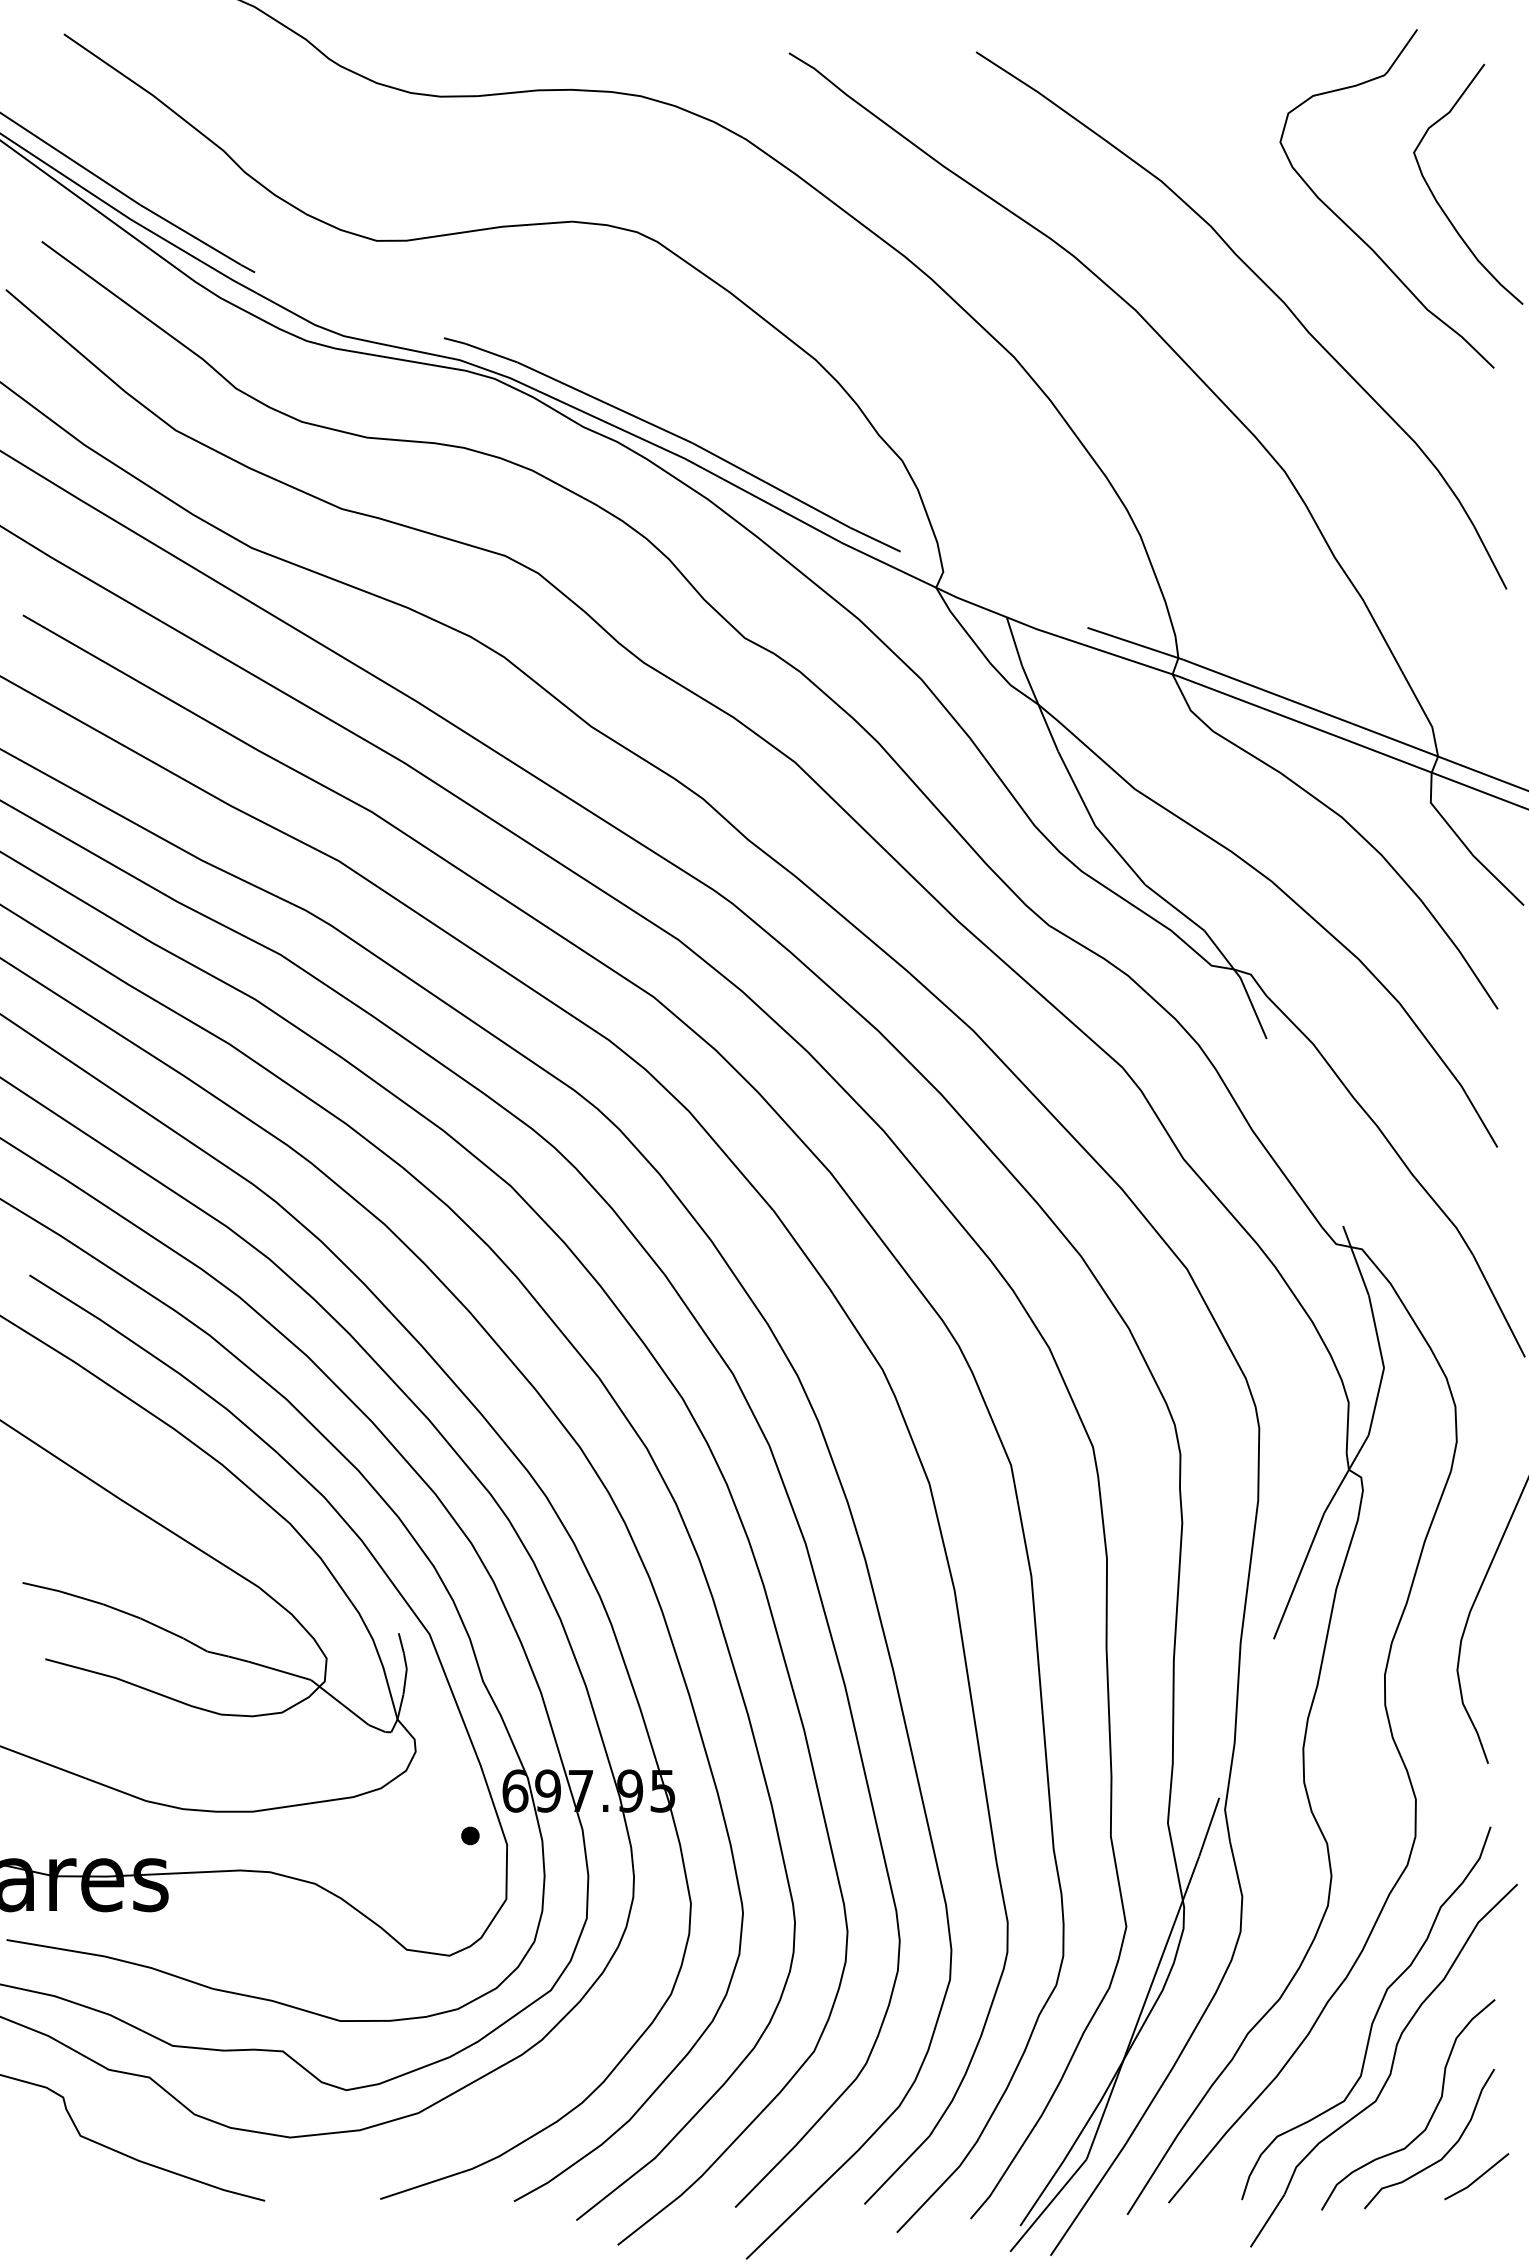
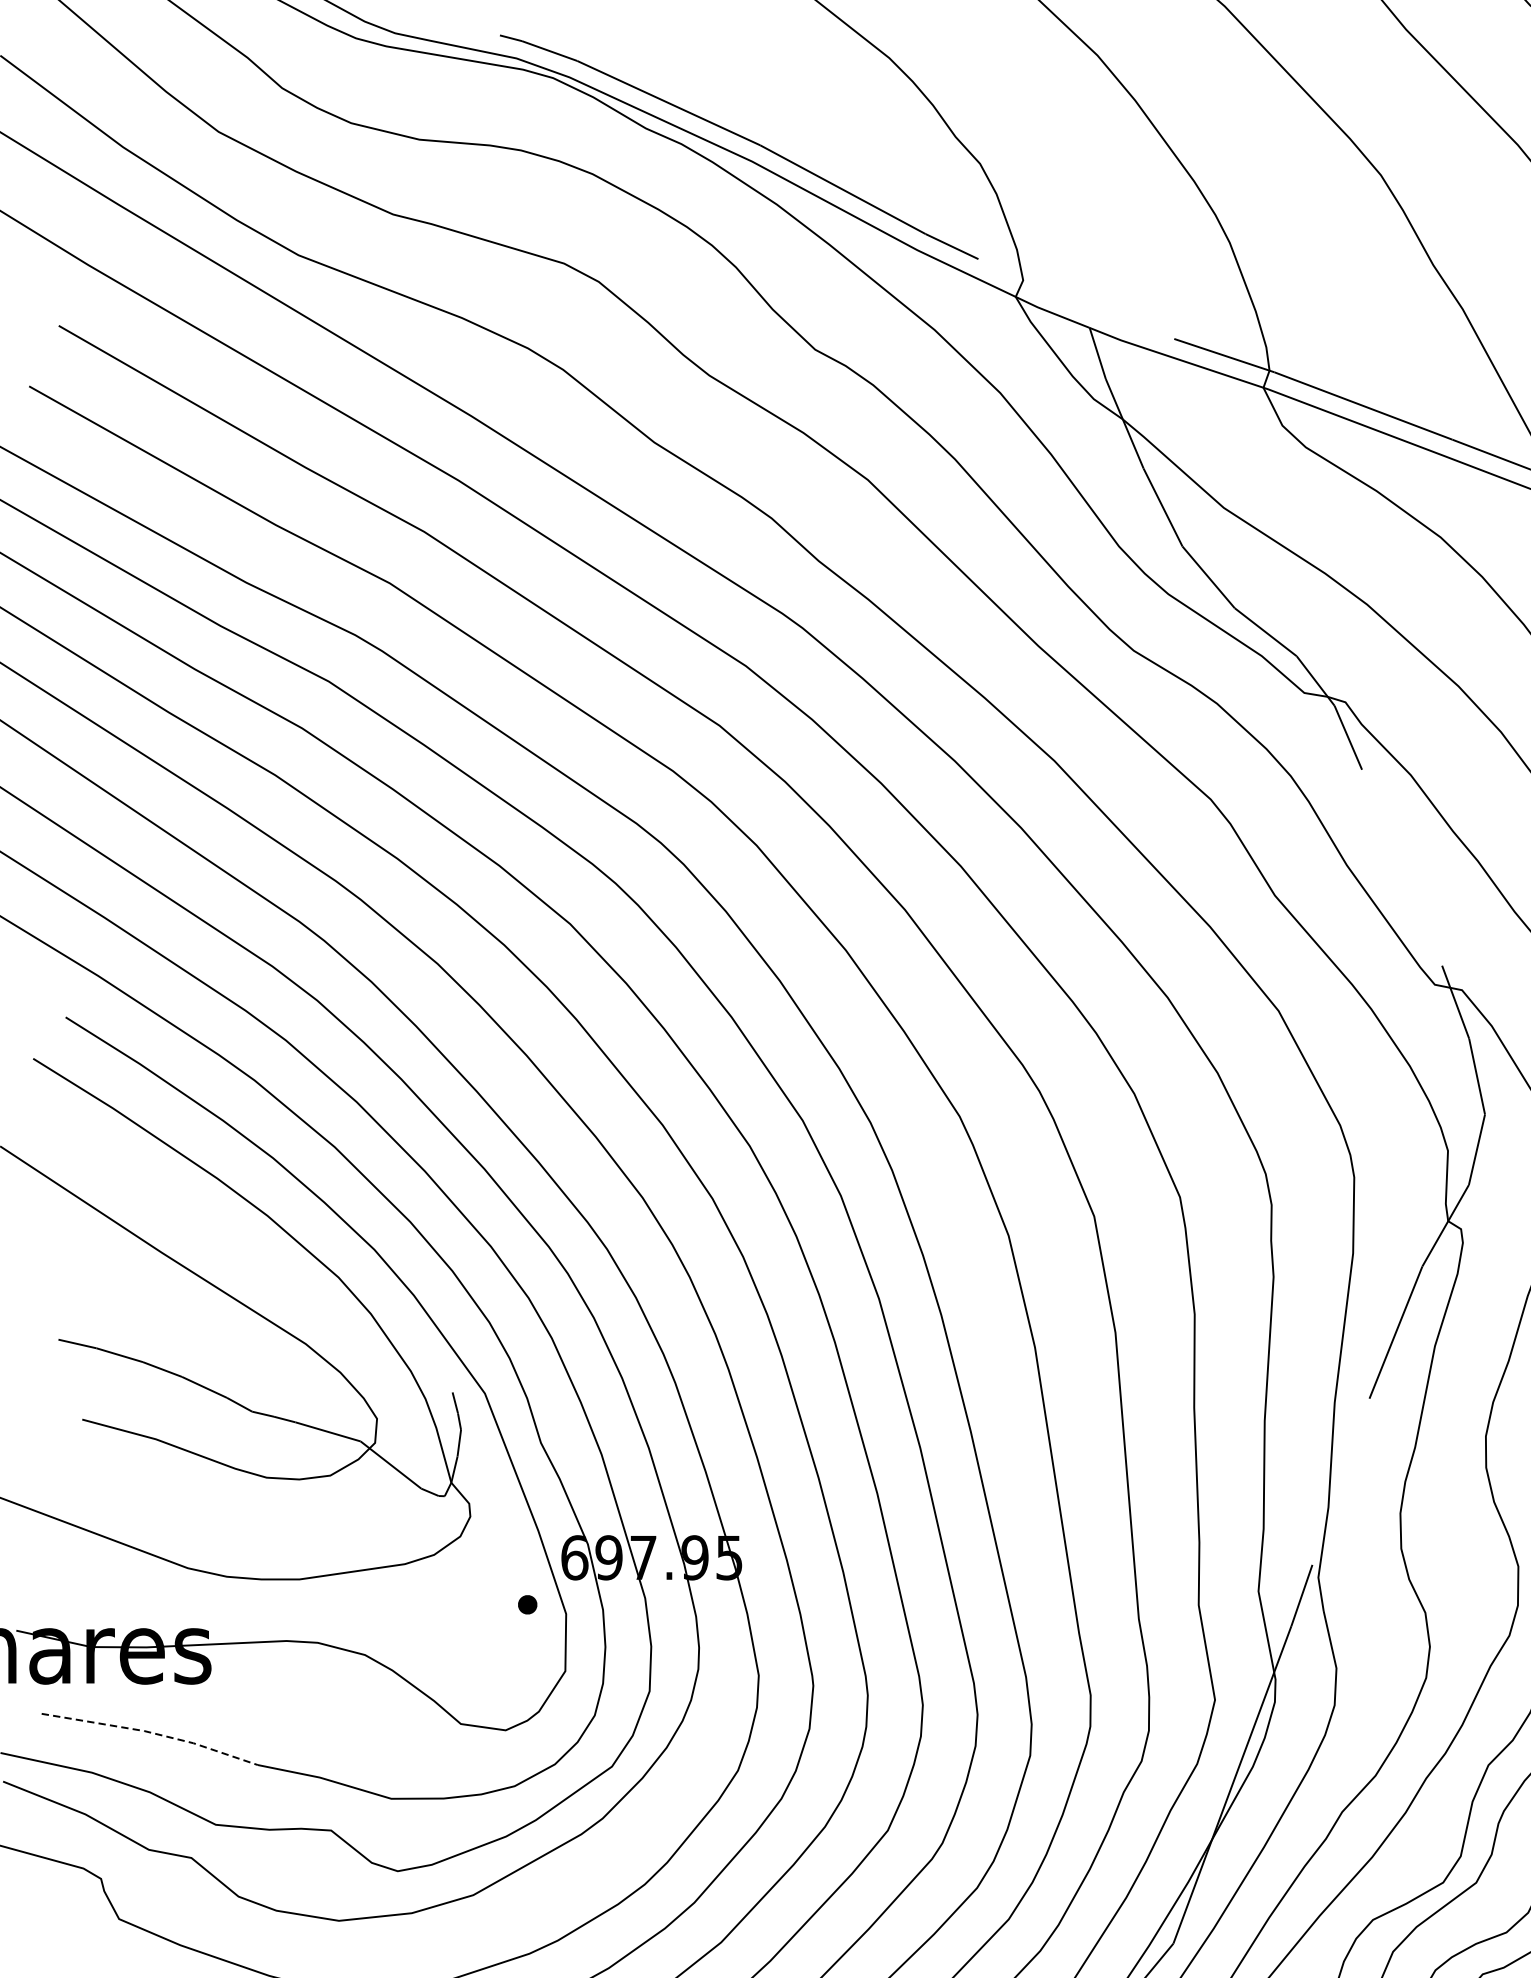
line: (111, 1958) -> (151, 1733), solid -> dashed

